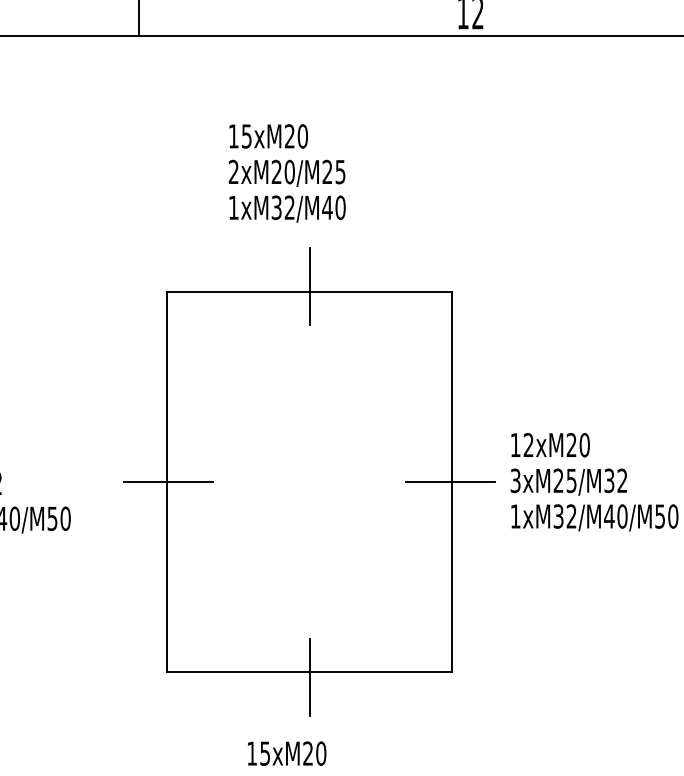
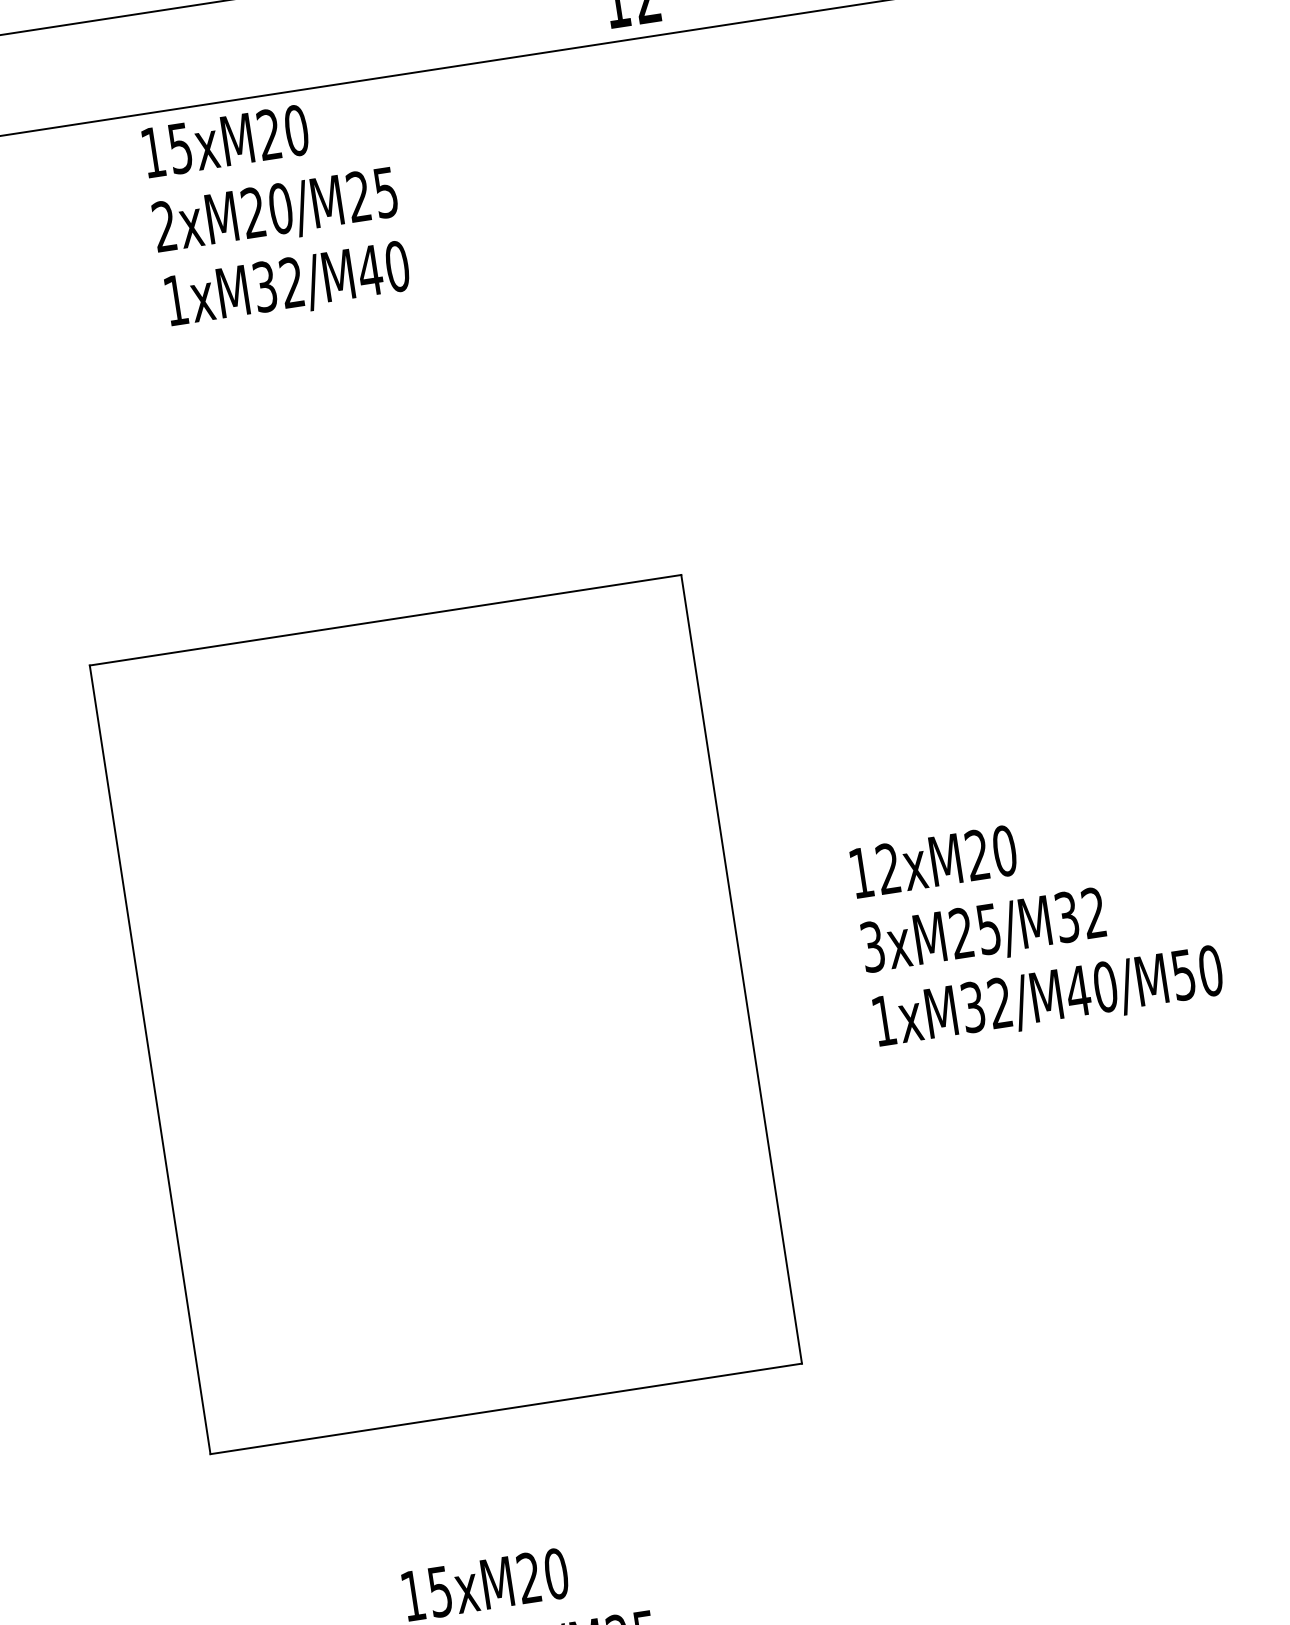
text: (286, 173) -> (274, 212), moved
line: (309, 286) -> (383, 609), removed
line: (168, 481) -> (153, 1058), removed
line: (450, 481) -> (737, 968), removed
line: (309, 677) -> (507, 1419), removed

